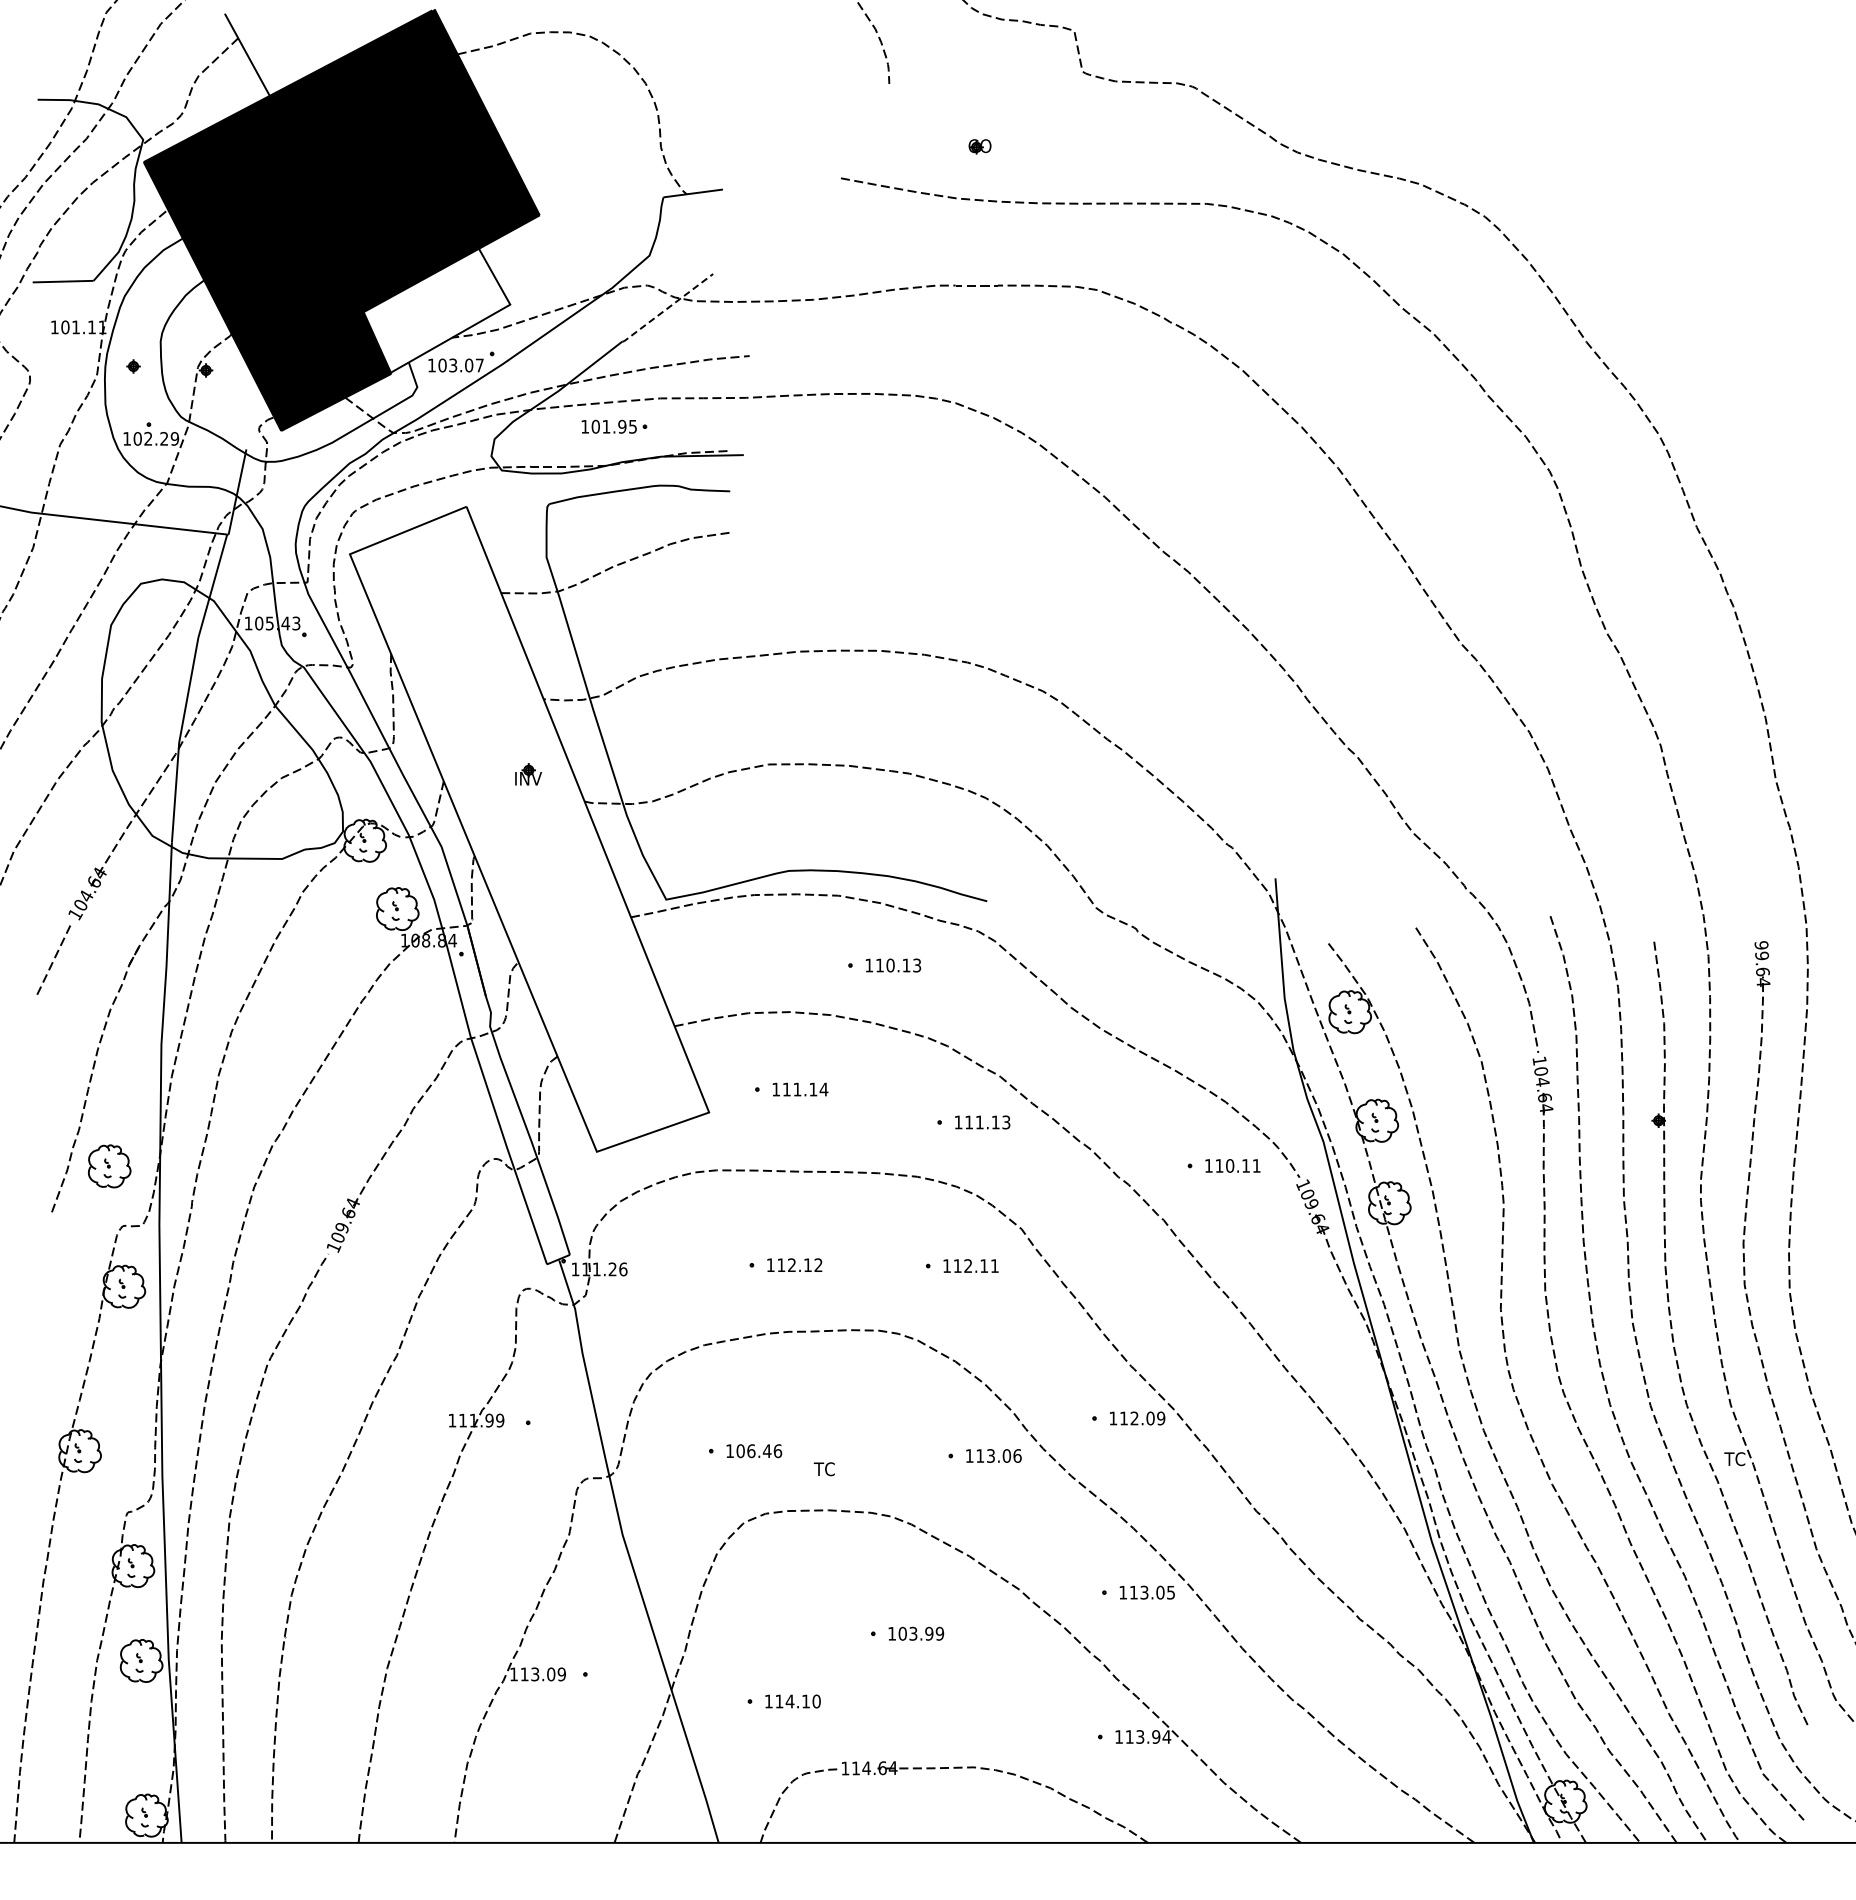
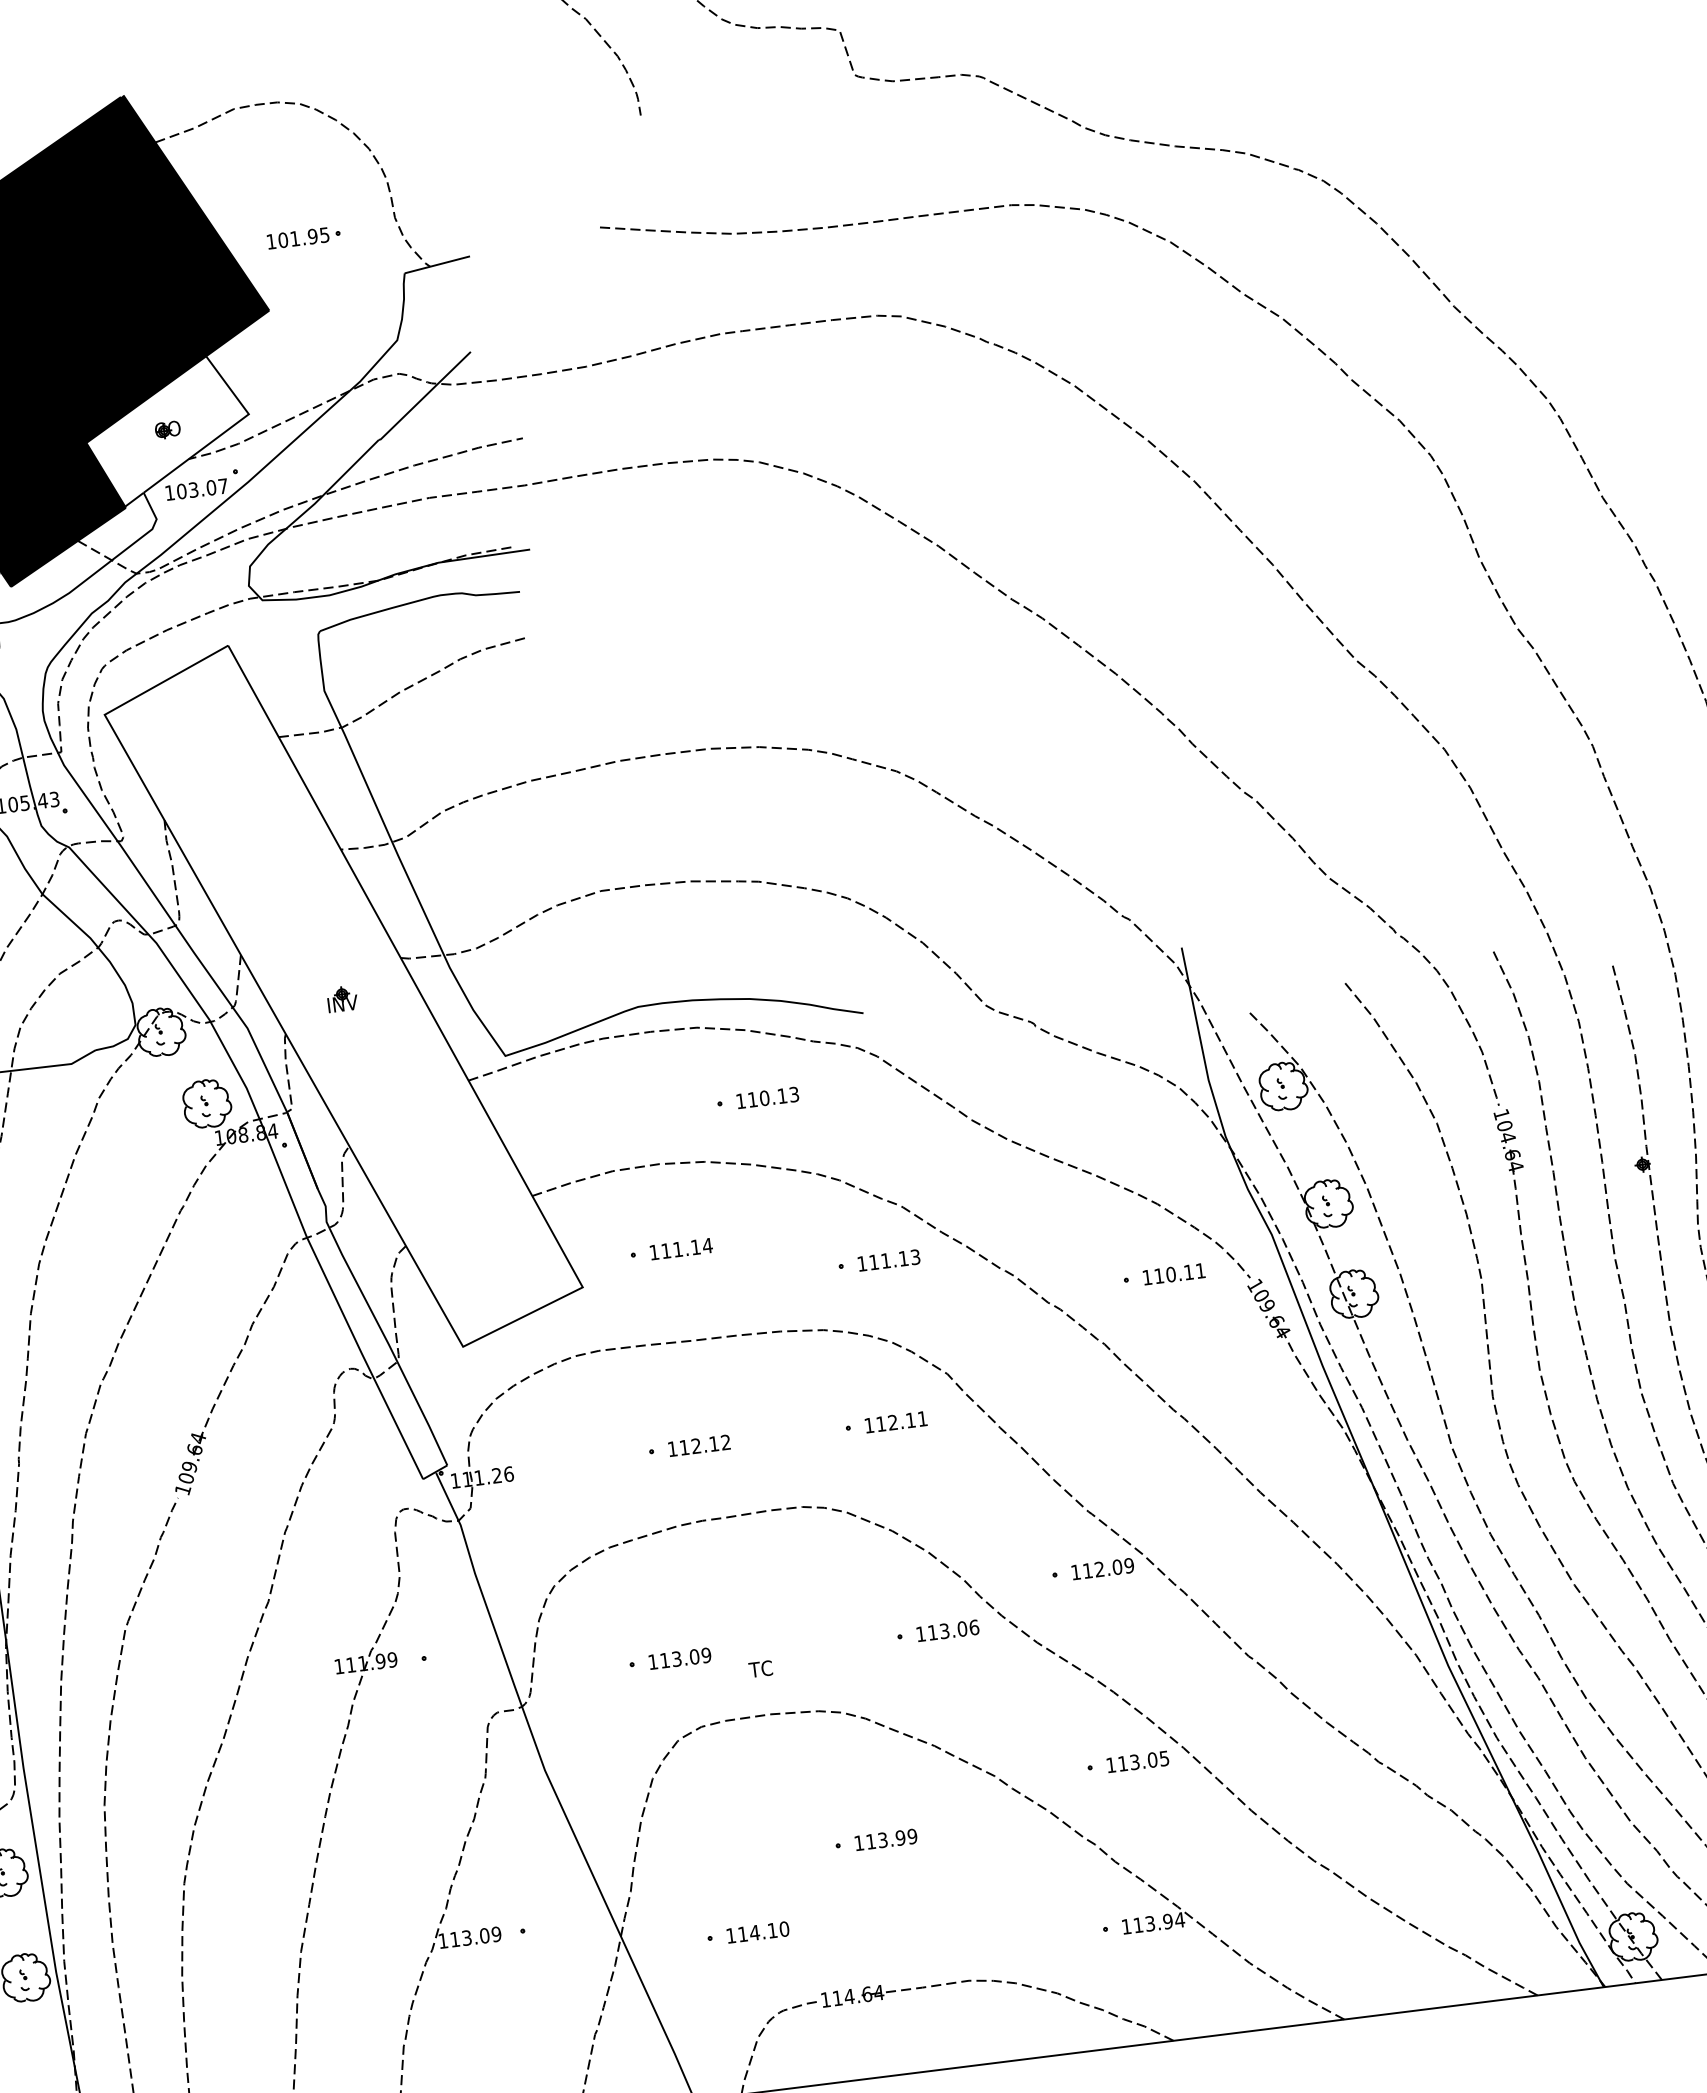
part: (979, 146) -> (167, 429), moved
line: (667, 308) -> (424, 396), dashed -> solid
part: (614, 426) -> (304, 237), moved
part: (528, 774) -> (342, 999), moved
text: (759, 1451) -> (685, 1658), 106.46 -> 113.09
text: (902, 1633) -> (870, 1841), 103.99 -> 113.99

